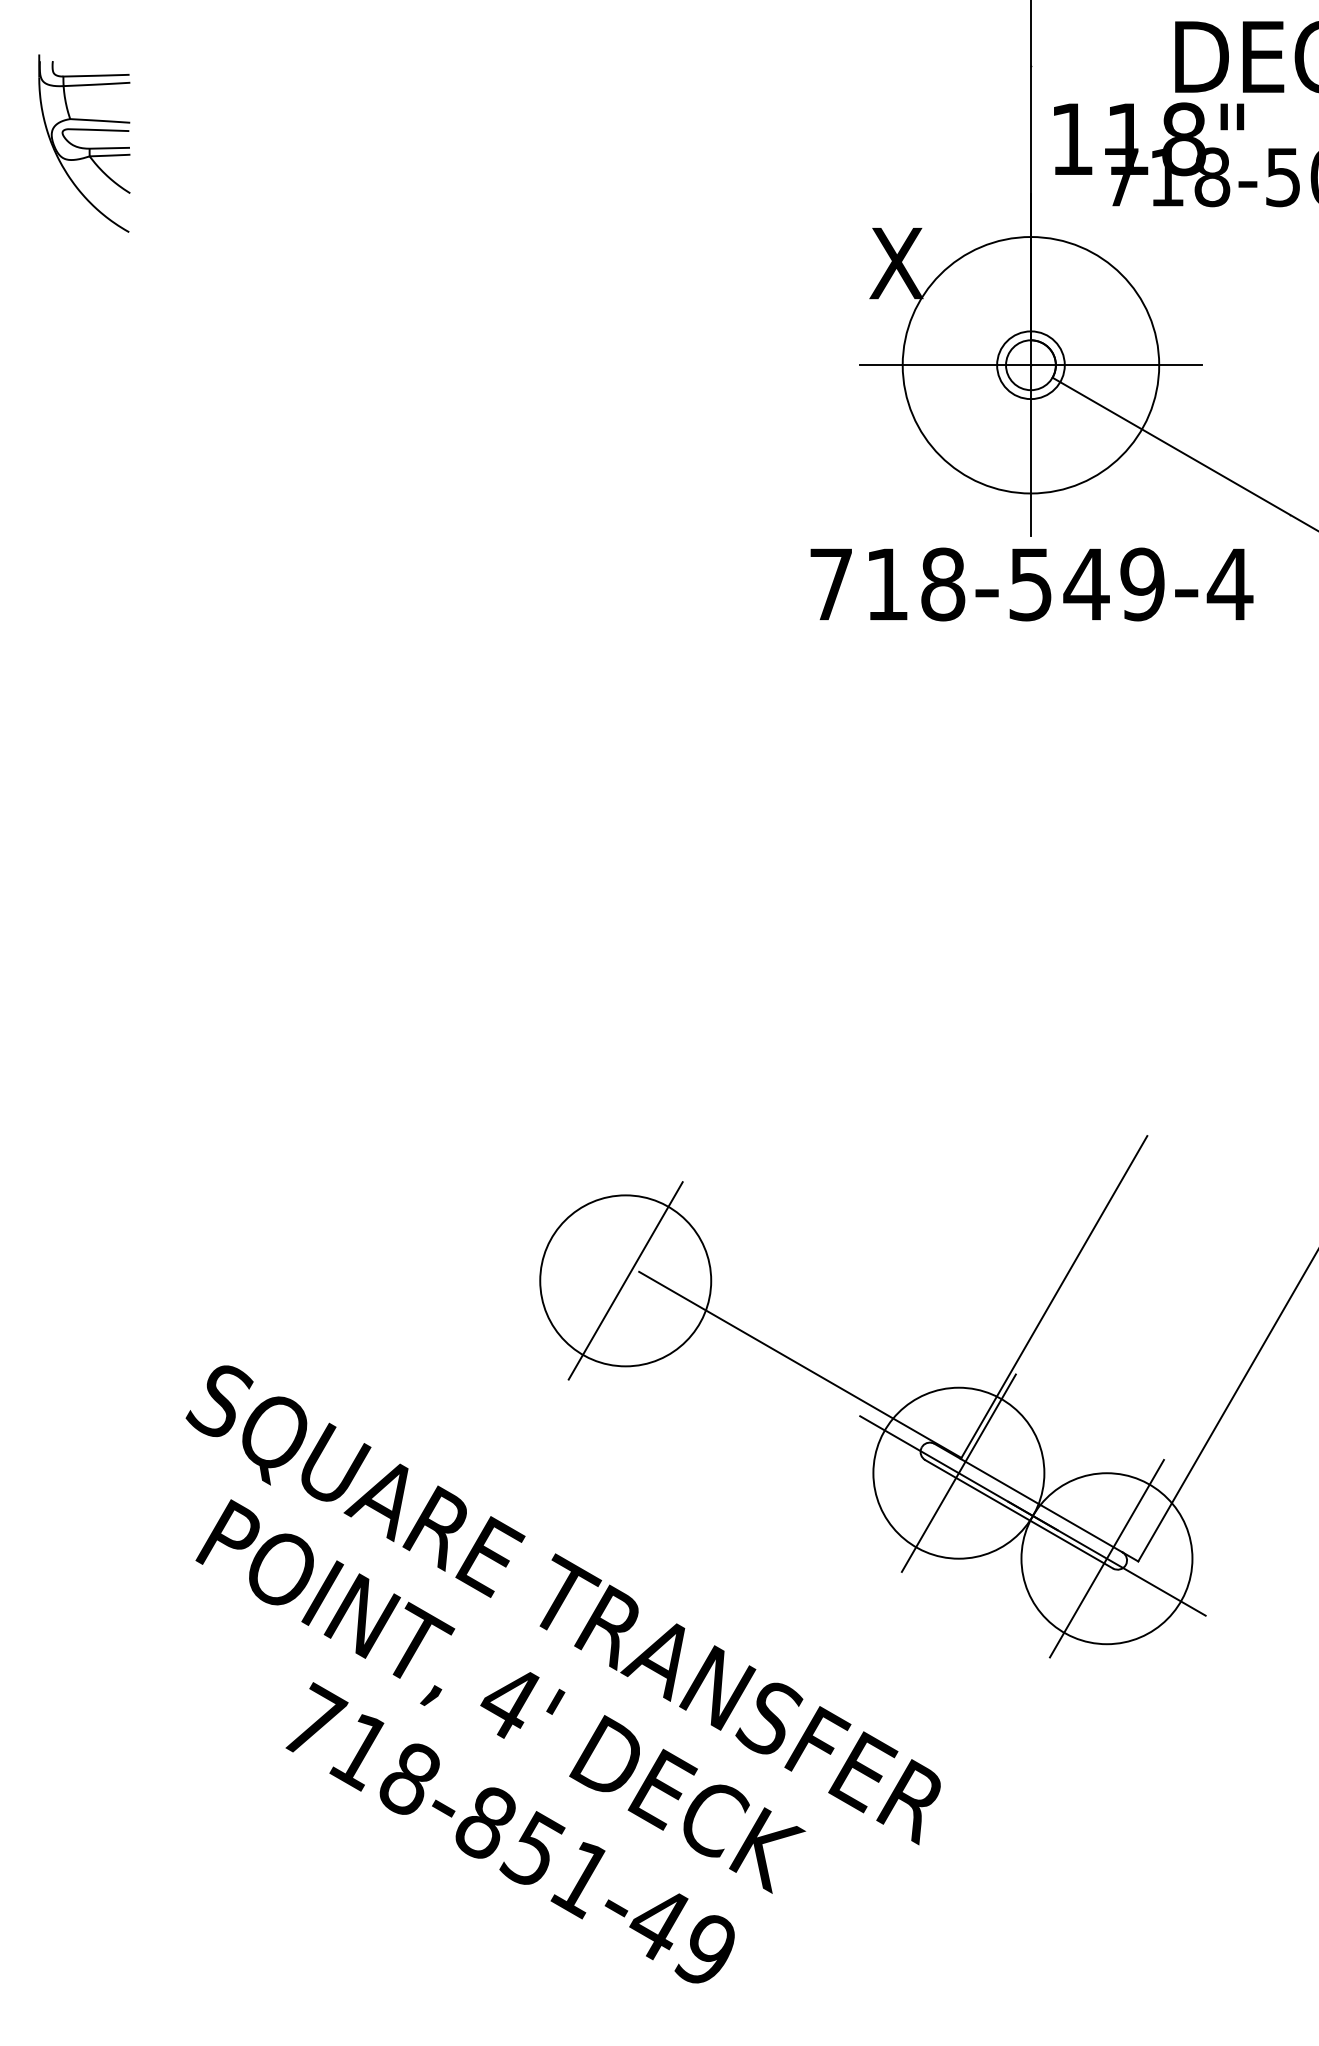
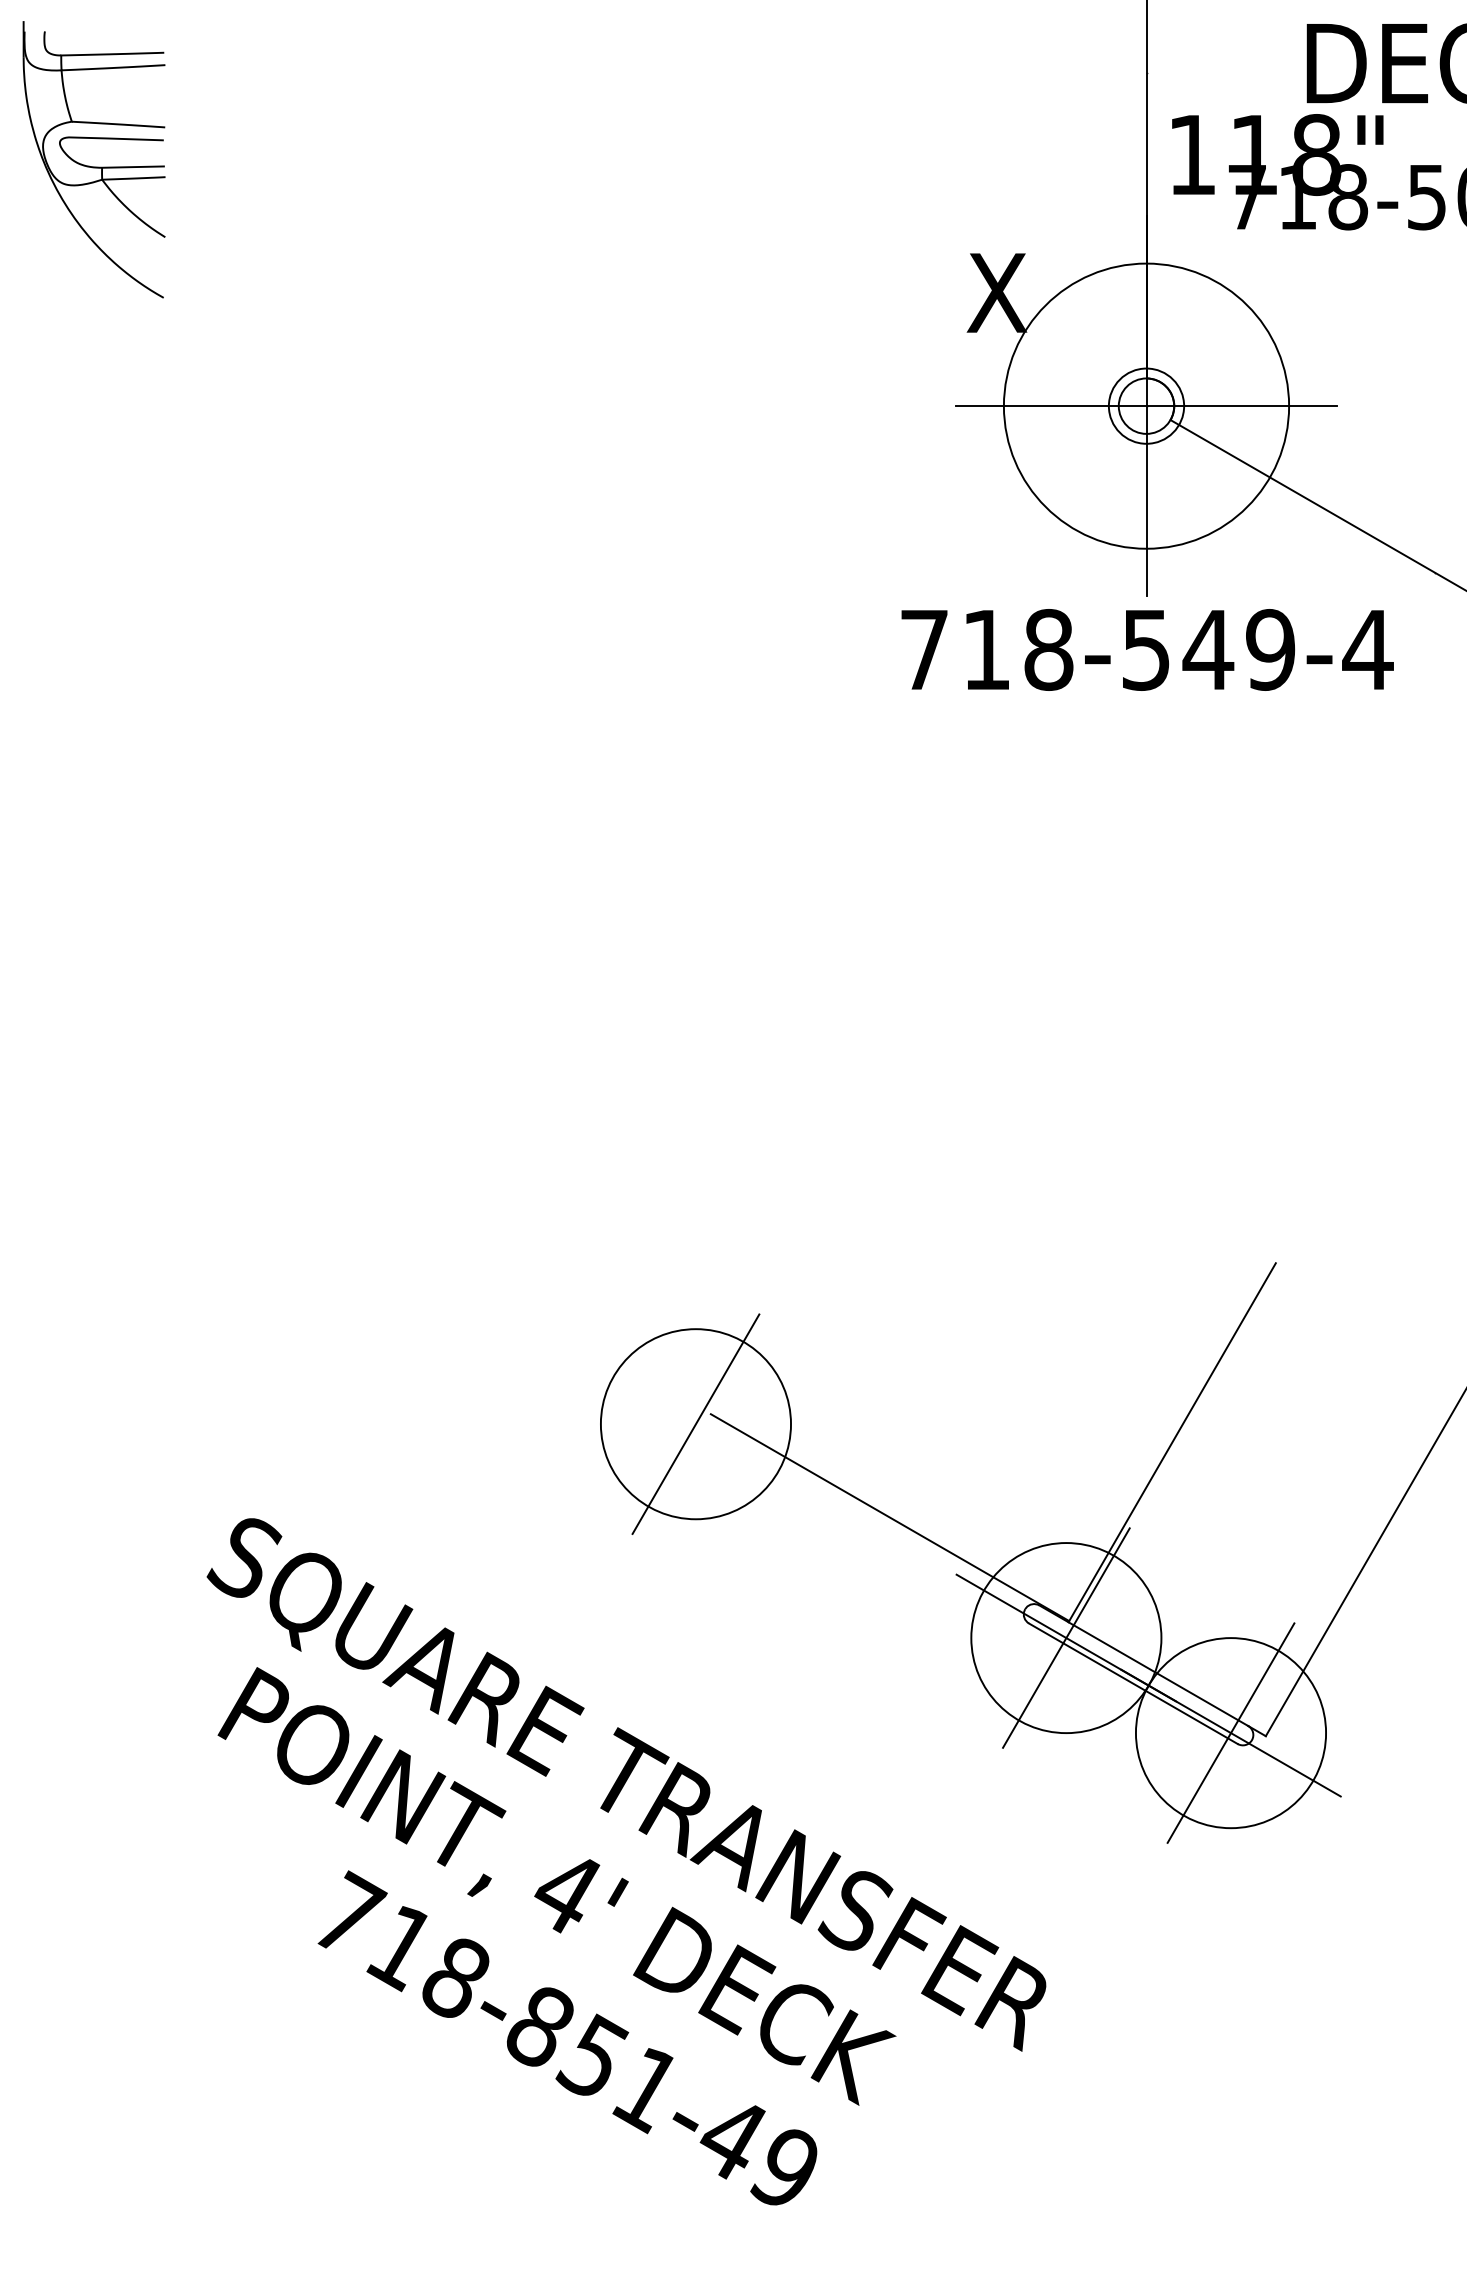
part: (84, 143) -> (94, 159), size x1.4

